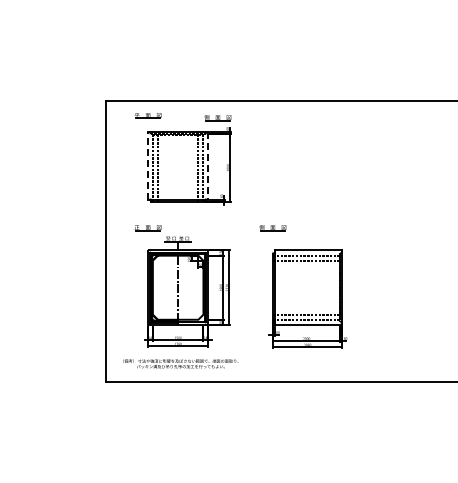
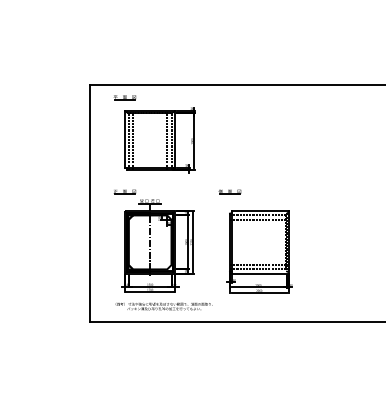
part: (217, 118) -> (183, 99), removed
line: (148, 165) -> (125, 139), dashed -> solid
line: (208, 165) -> (175, 139), dashed -> solid
text: (180, 363) -> (163, 306), moved

